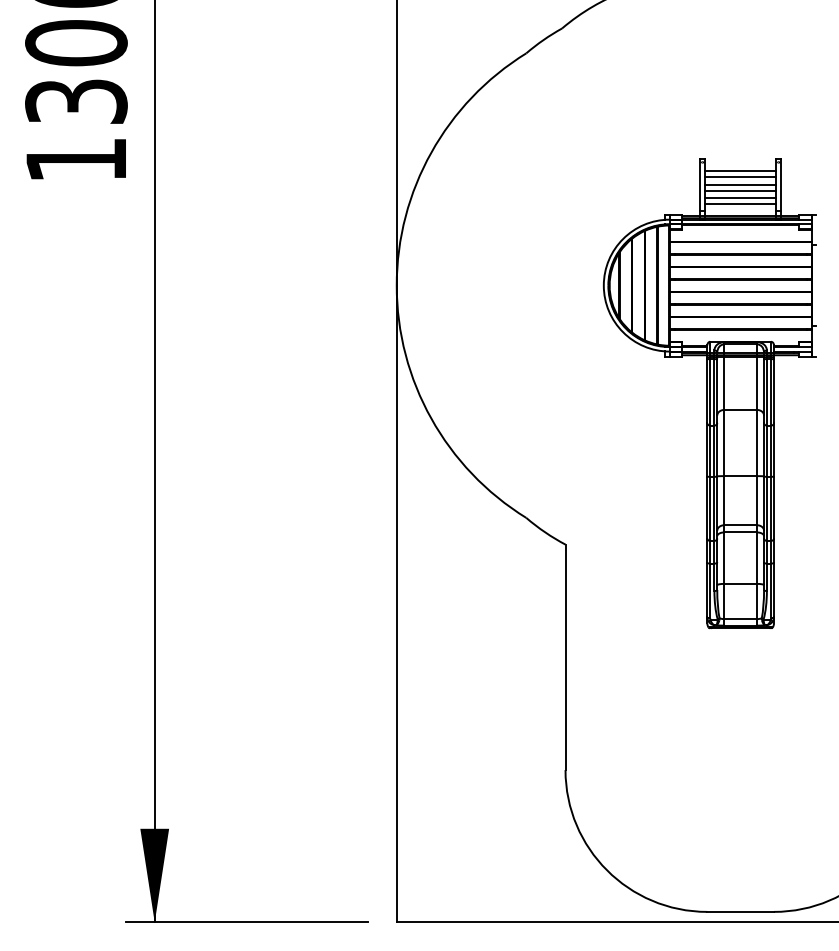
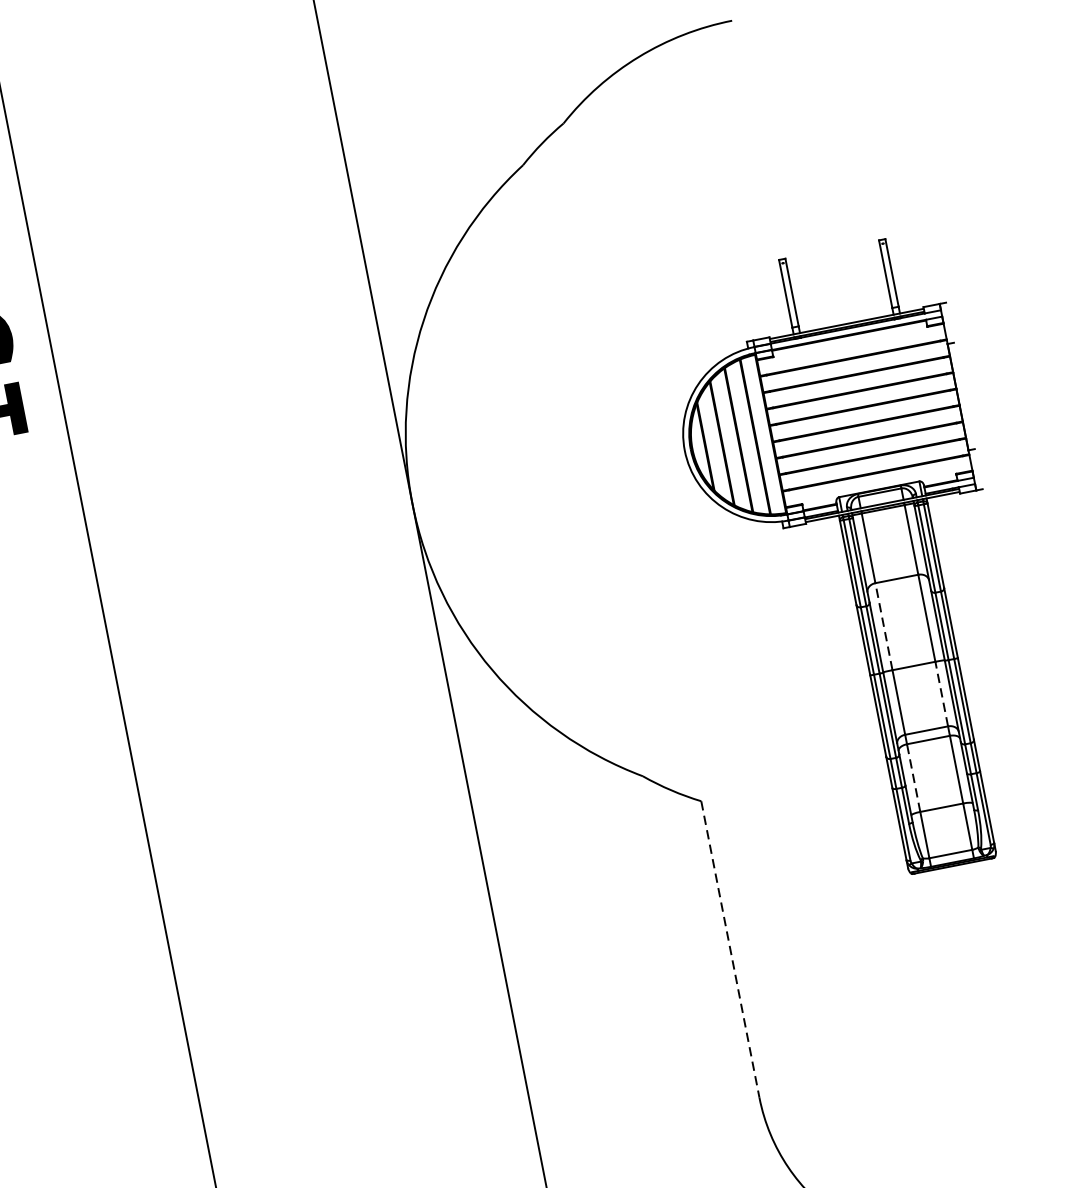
line: (740, 171) -> (835, 265), removed
line: (740, 176) -> (836, 272), removed
line: (740, 184) -> (838, 282), removed
line: (740, 190) -> (840, 290), removed
line: (740, 198) -> (842, 300), removed
line: (740, 204) -> (843, 308), removed
line: (724, 442) -> (884, 625), solid -> dashed
line: (756, 500) -> (941, 693), solid -> dashed
line: (724, 558) -> (913, 778), solid -> dashed
line: (565, 657) -> (730, 949), solid -> dashed

